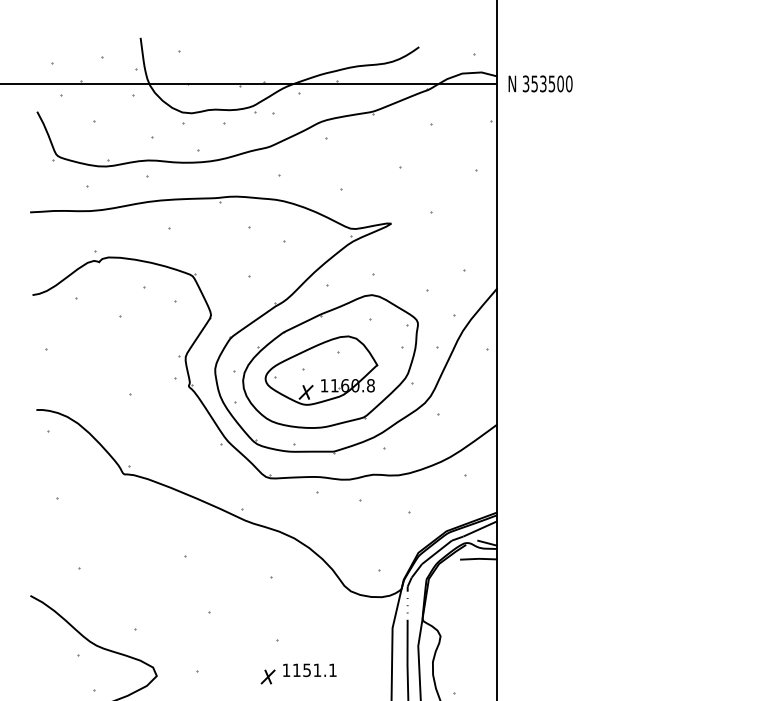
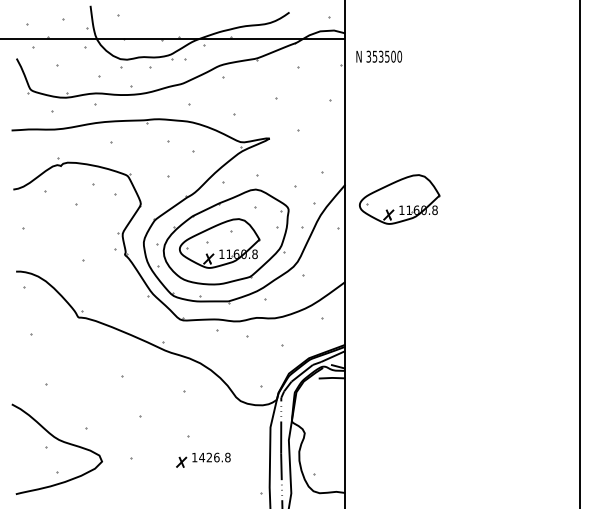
text: (540, 83) -> (379, 56), moved
part: (573, 309) -> (399, 199), added
text: (314, 670) -> (214, 457), 1151.1 -> 1426.8

